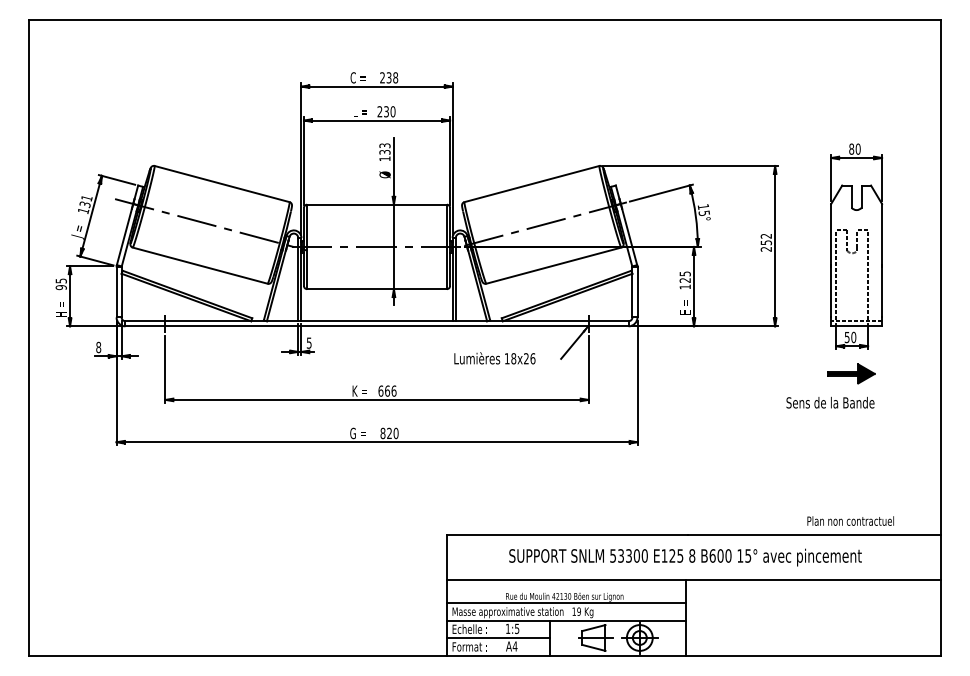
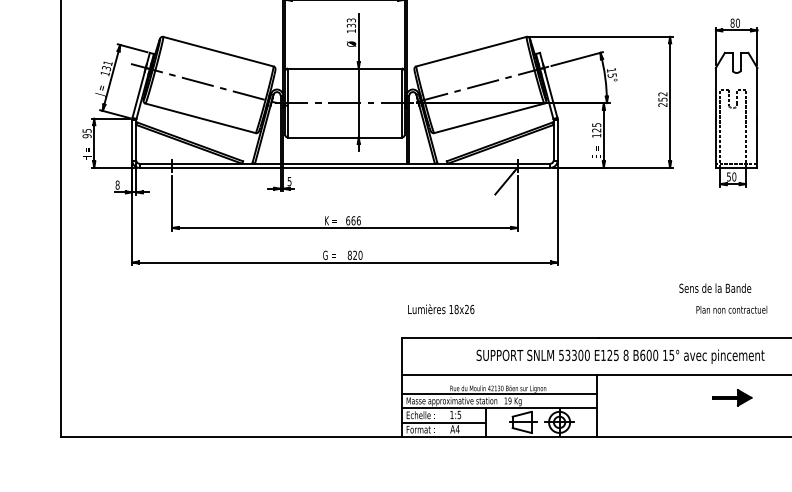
text: (494, 358) -> (440, 309), moved
part: (851, 373) -> (732, 397), moved
text: (830, 402) -> (715, 288), moved
text: (850, 520) -> (731, 309), moved
text: (685, 557) -> (620, 356), moved

